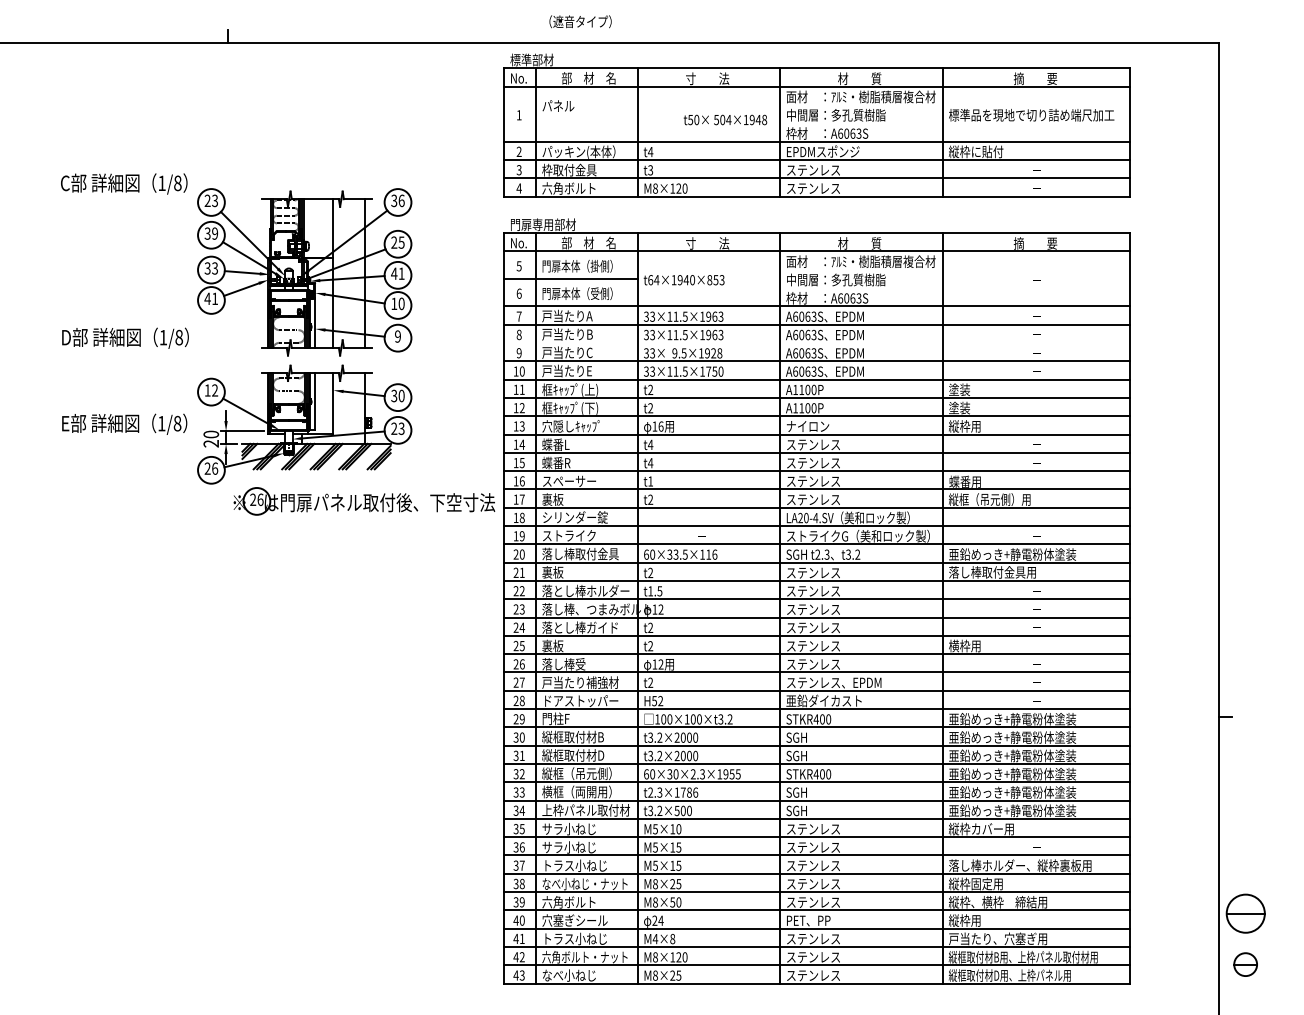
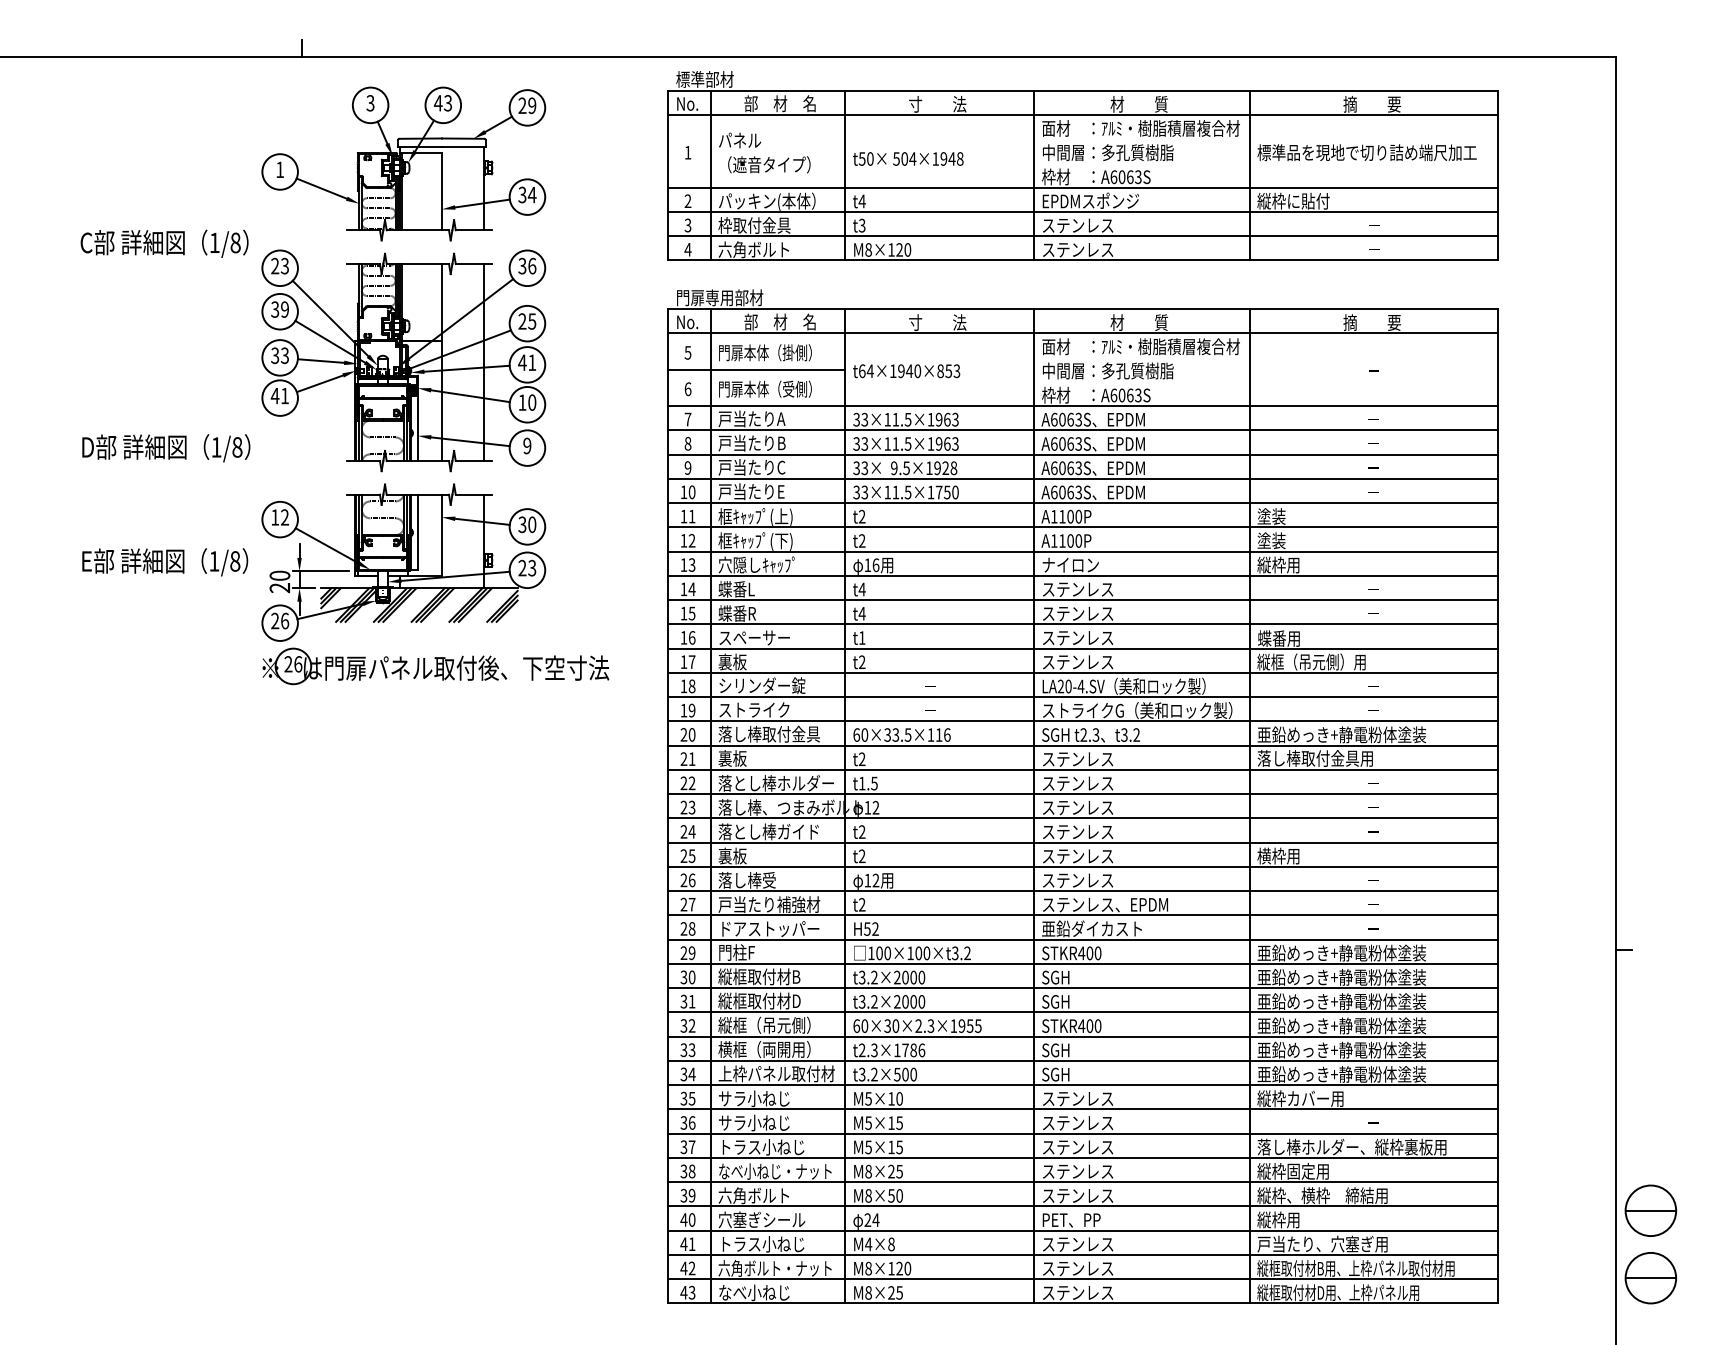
text: (580, 21) -> (769, 164), moved
text: (725, 119) -> (908, 158), moved
part: (304, 123) -> (403, 163), added
line: (816, 342) -> (1082, 454), added
part: (364, 501) -> (435, 666), moved
part: (1245, 964) -> (1650, 1278), size x1.67

